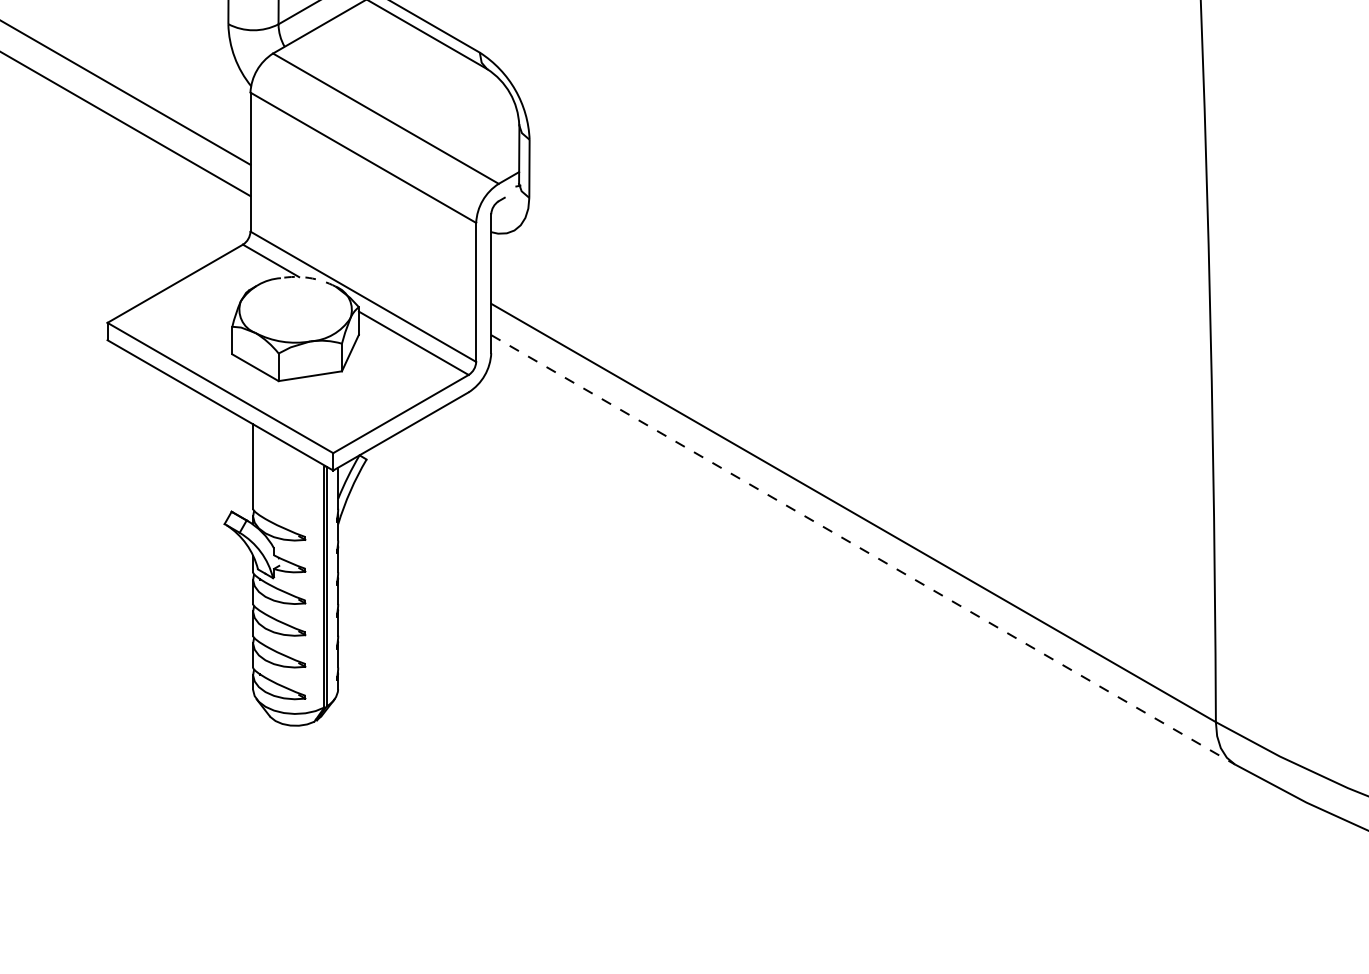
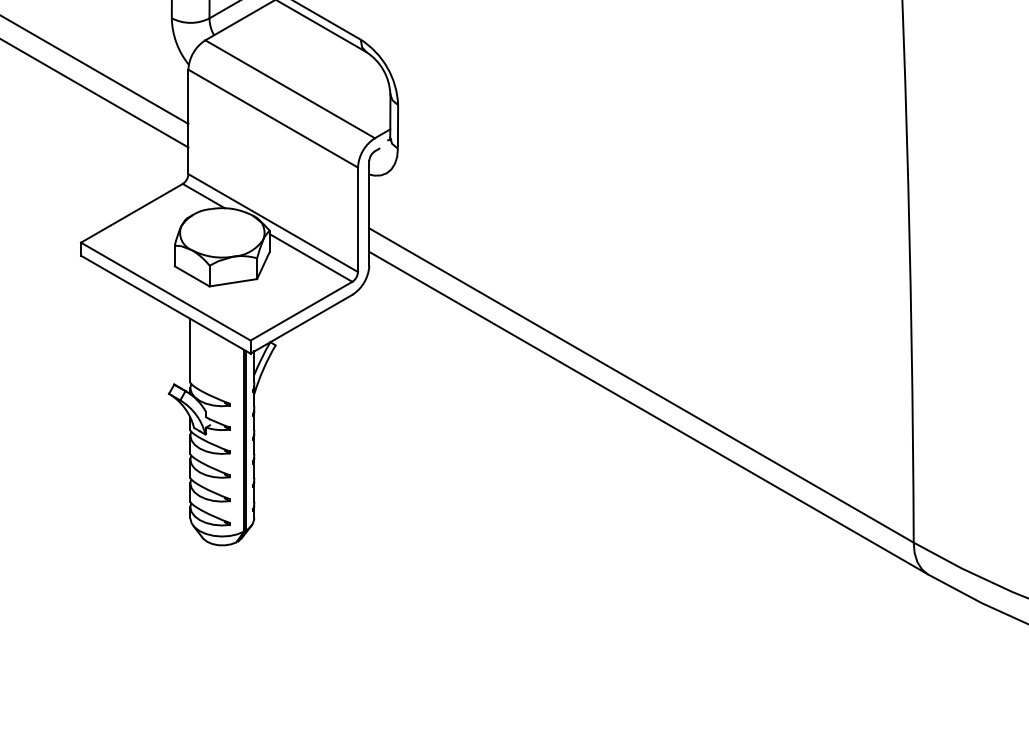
arc: (309, 277) -> (232, 208), dashed -> solid
line: (863, 550) -> (648, 413), dashed -> solid

